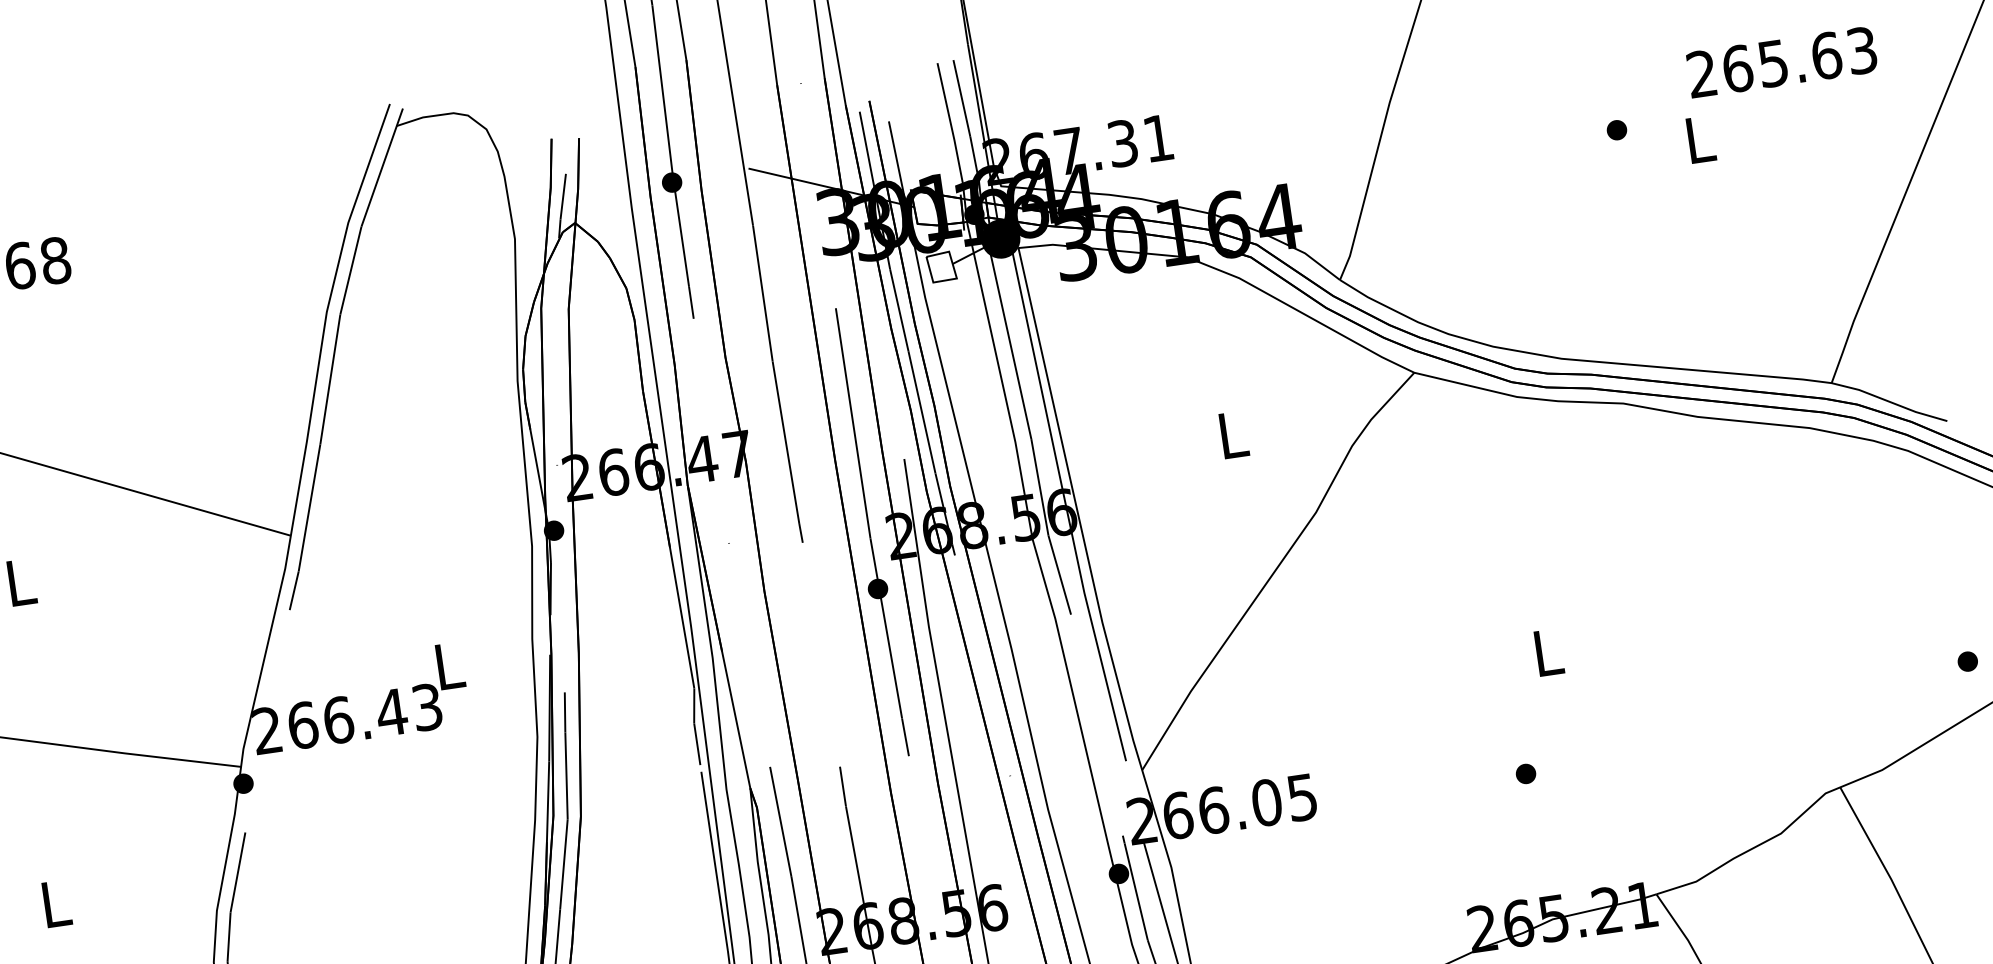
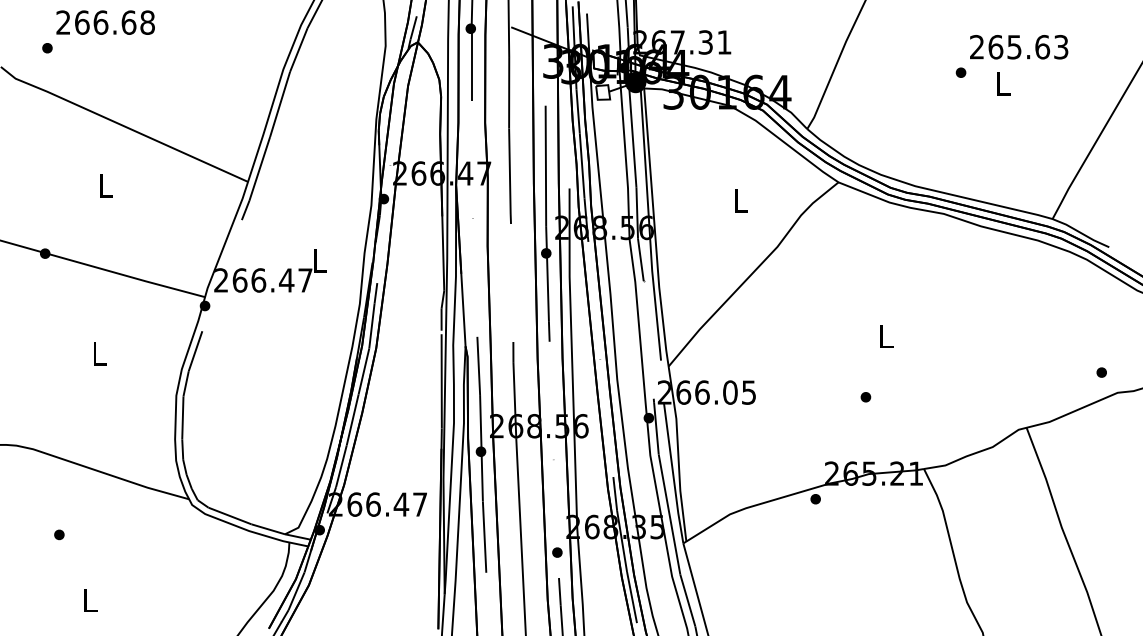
text: (1782, 62) -> (1019, 47), moved
text: (427, 707) -> (305, 280), 266.43 -> 266.47

